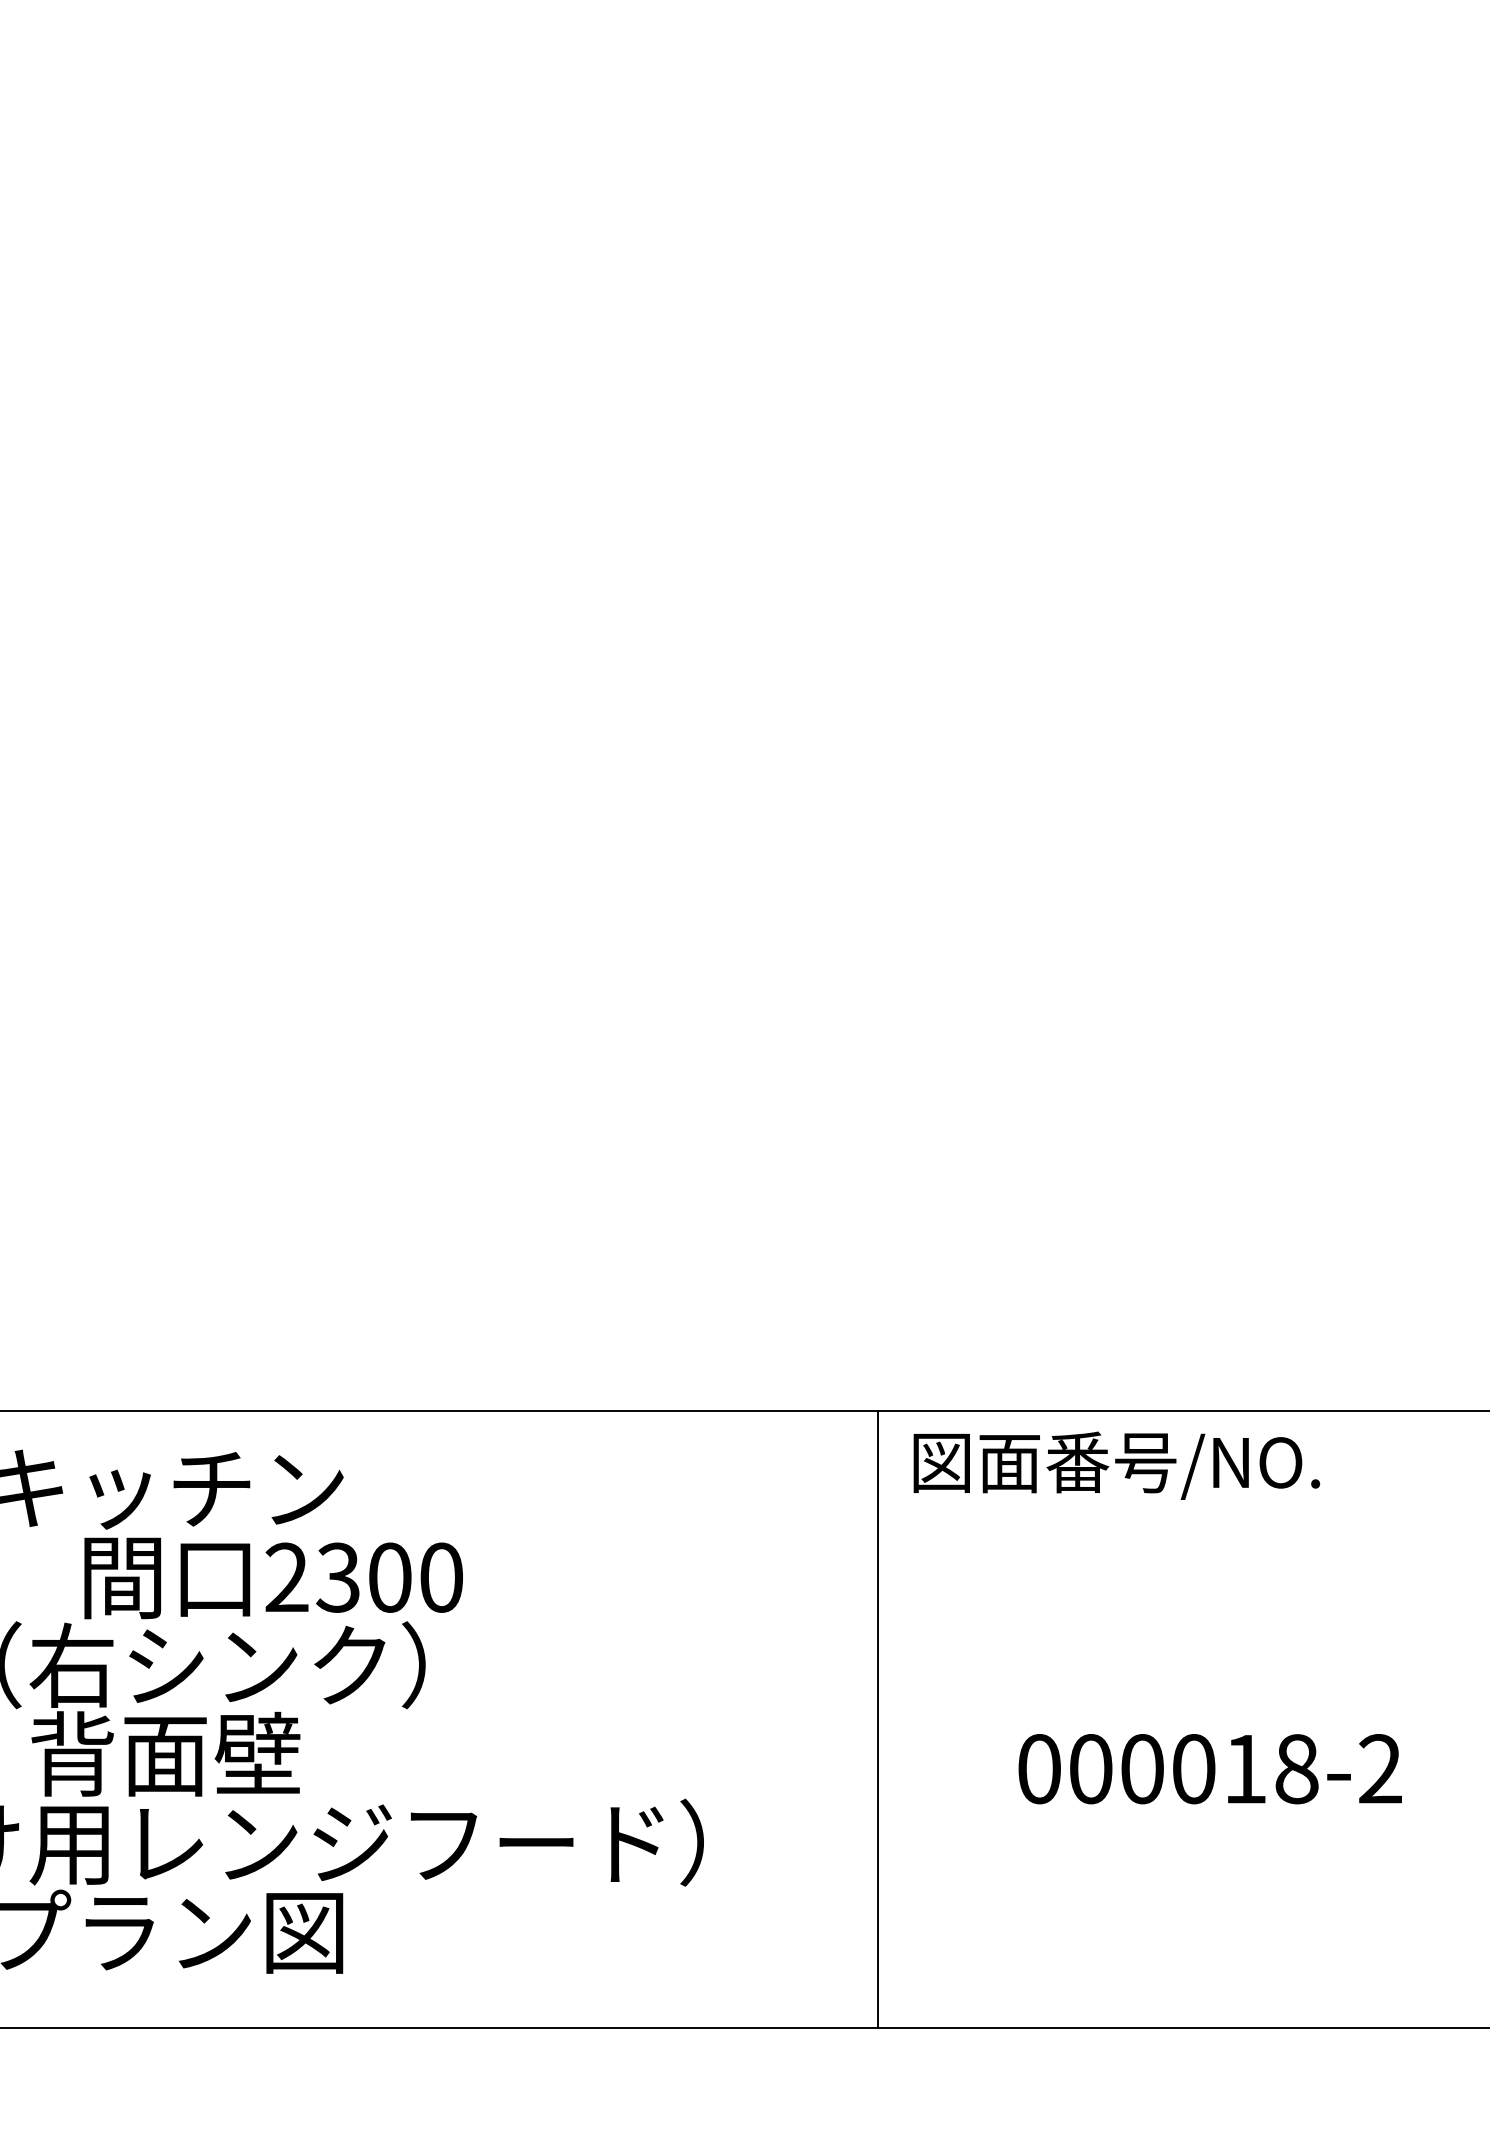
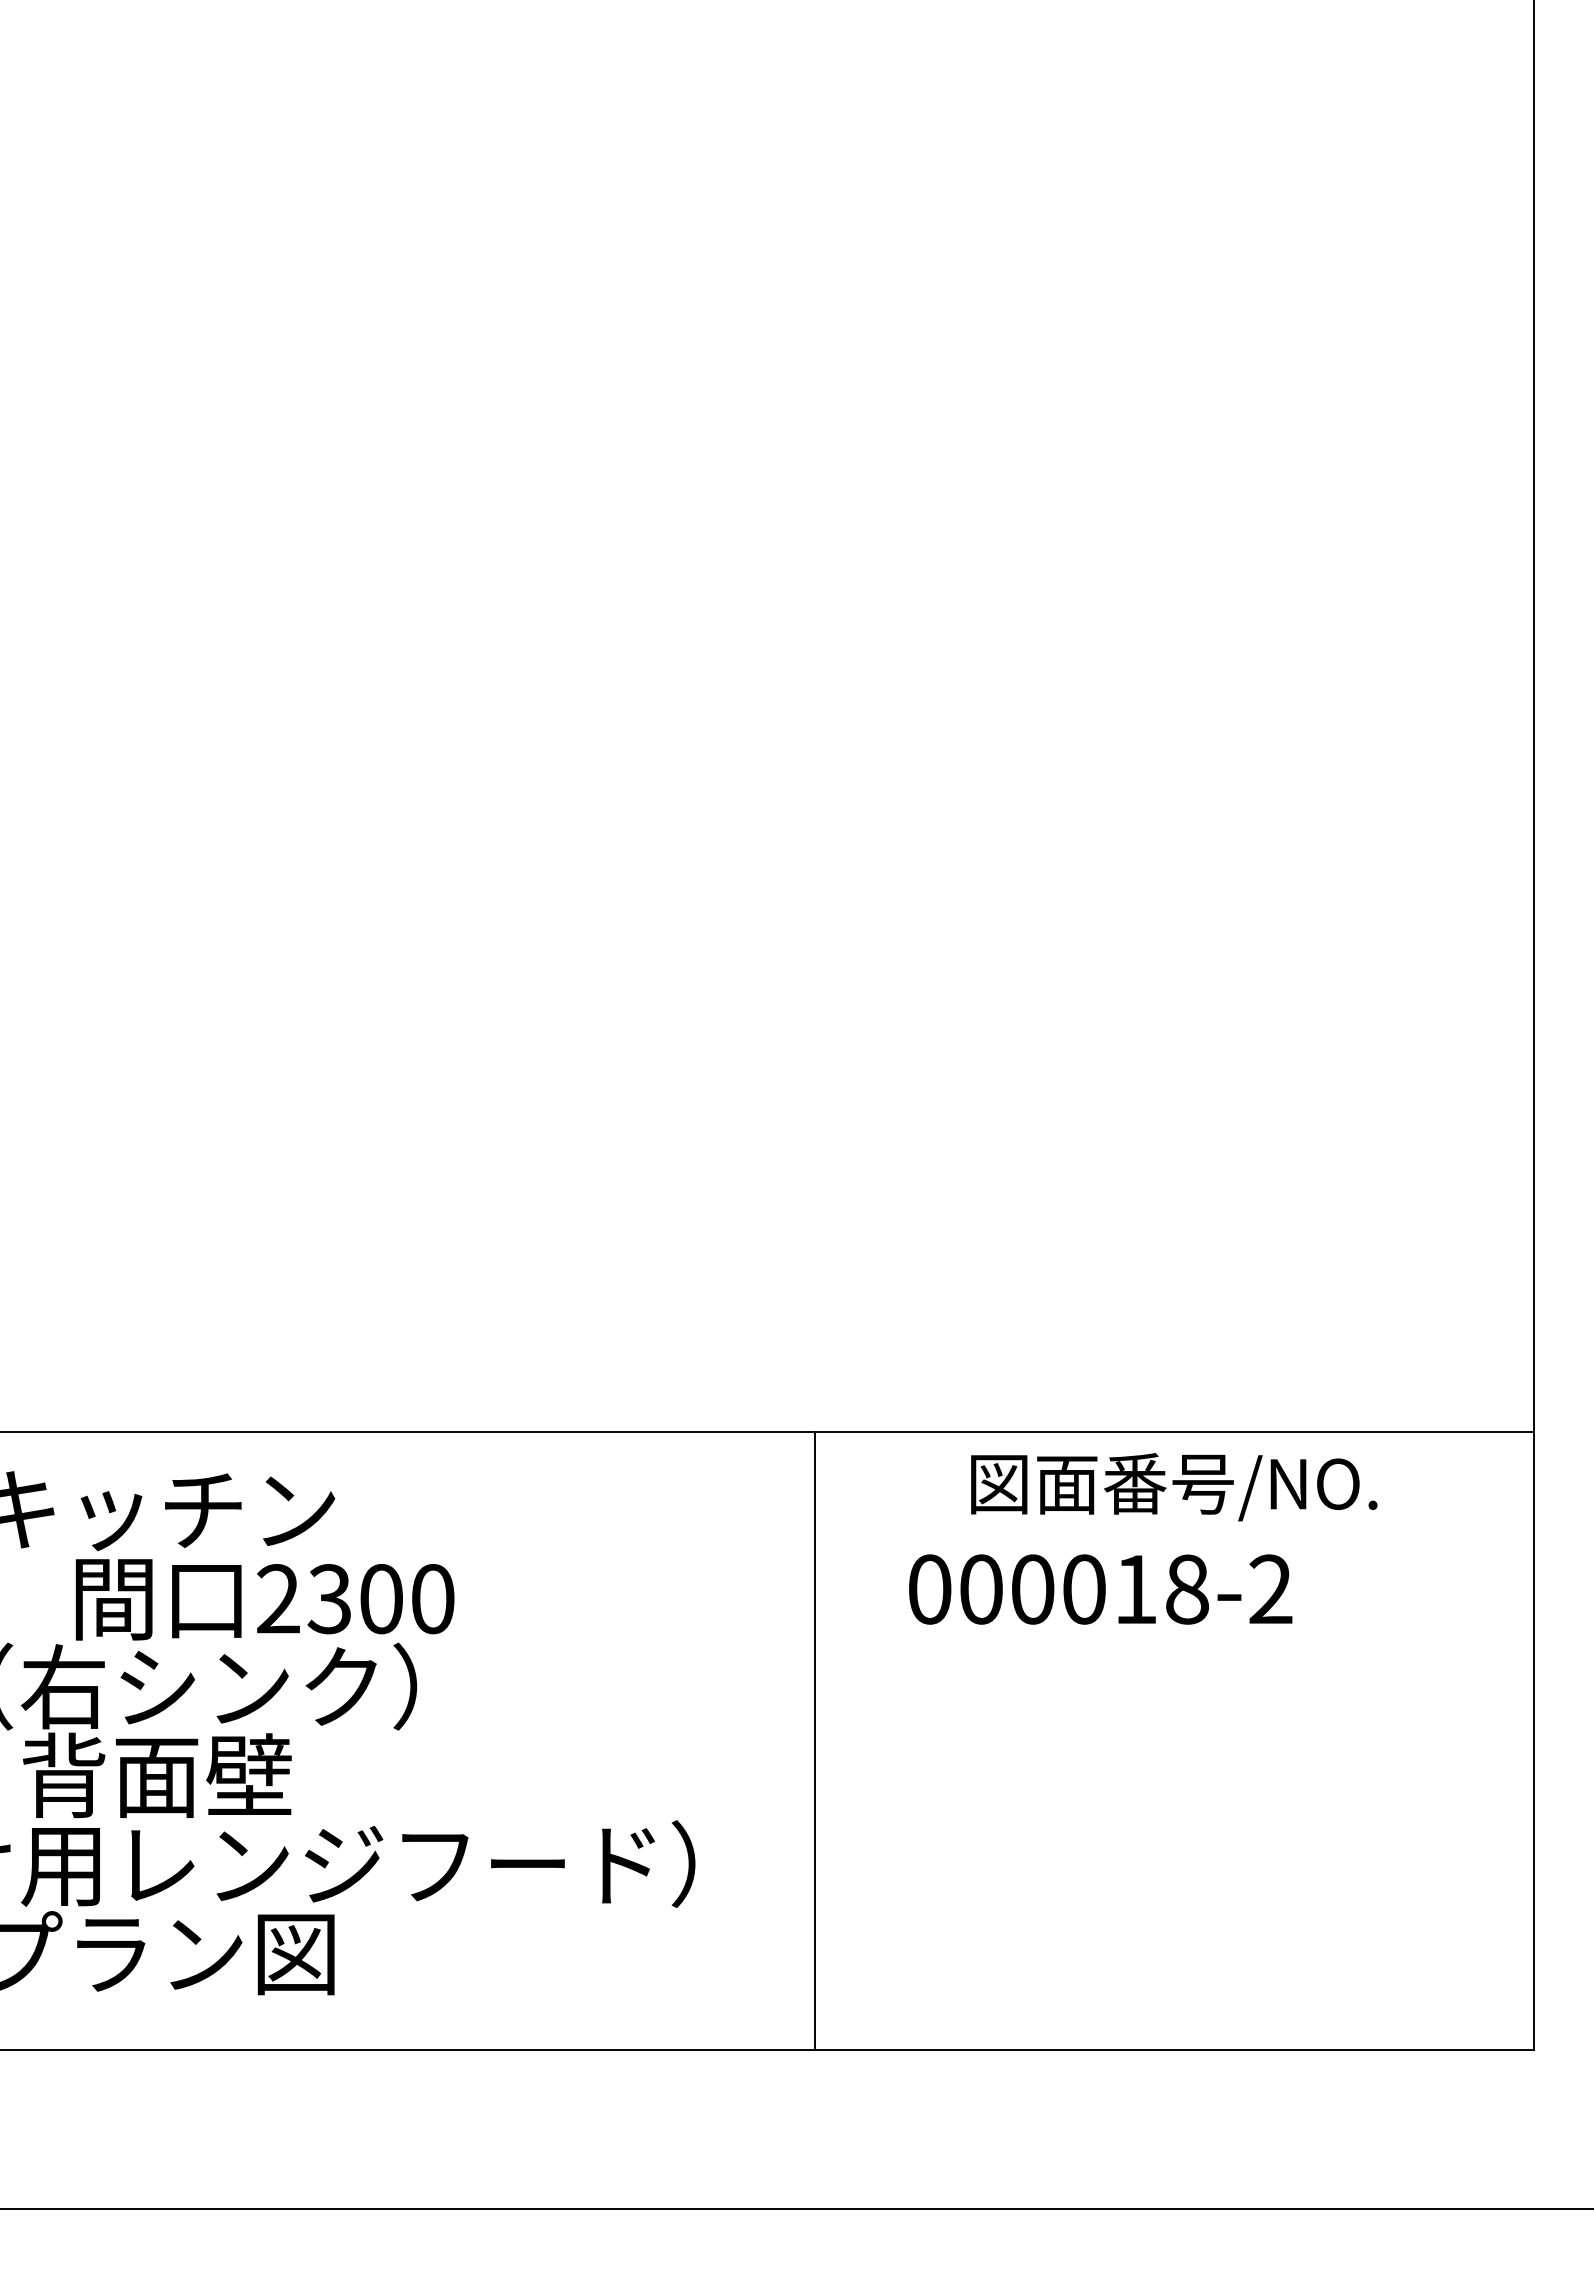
text: (1117, 1466) -> (1174, 1487), moved
line: (878, 1719) -> (815, 1740), moved
text: (1210, 1769) -> (1100, 1589), moved

